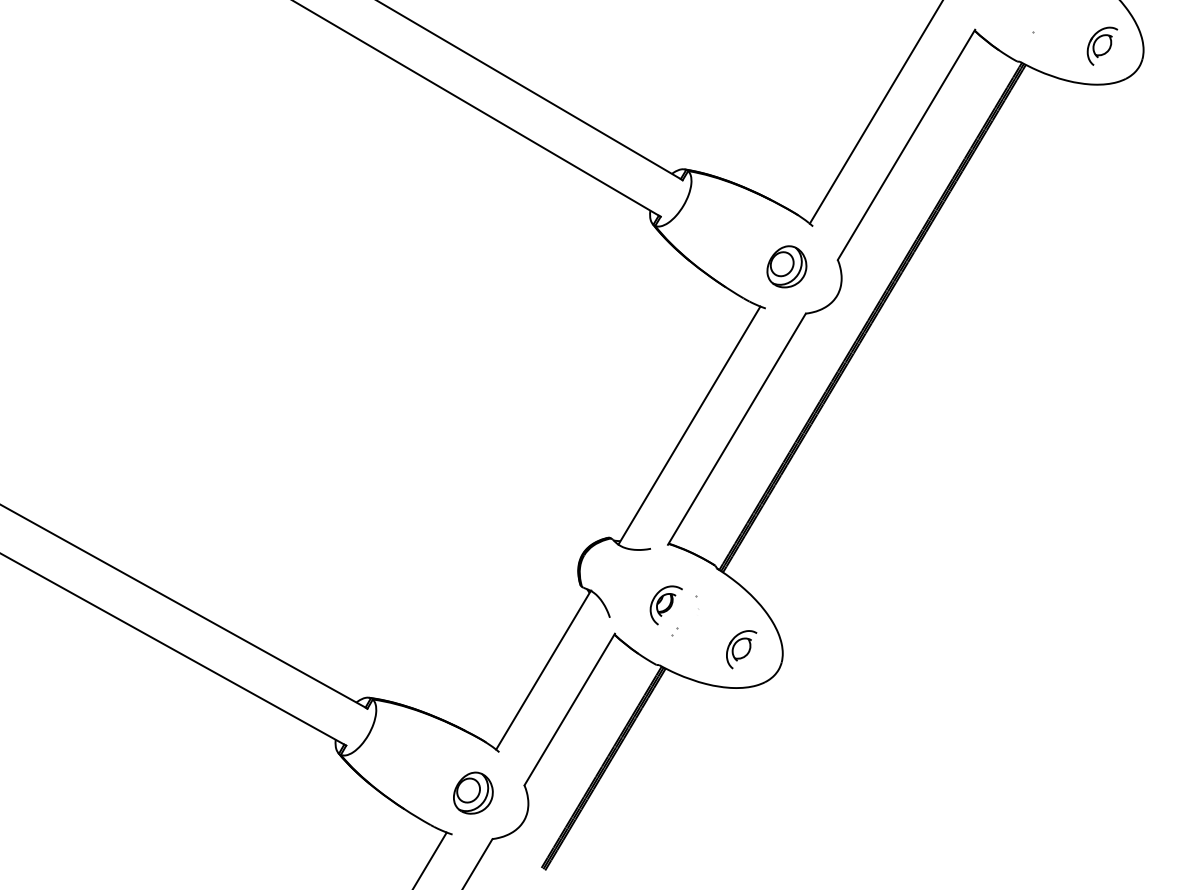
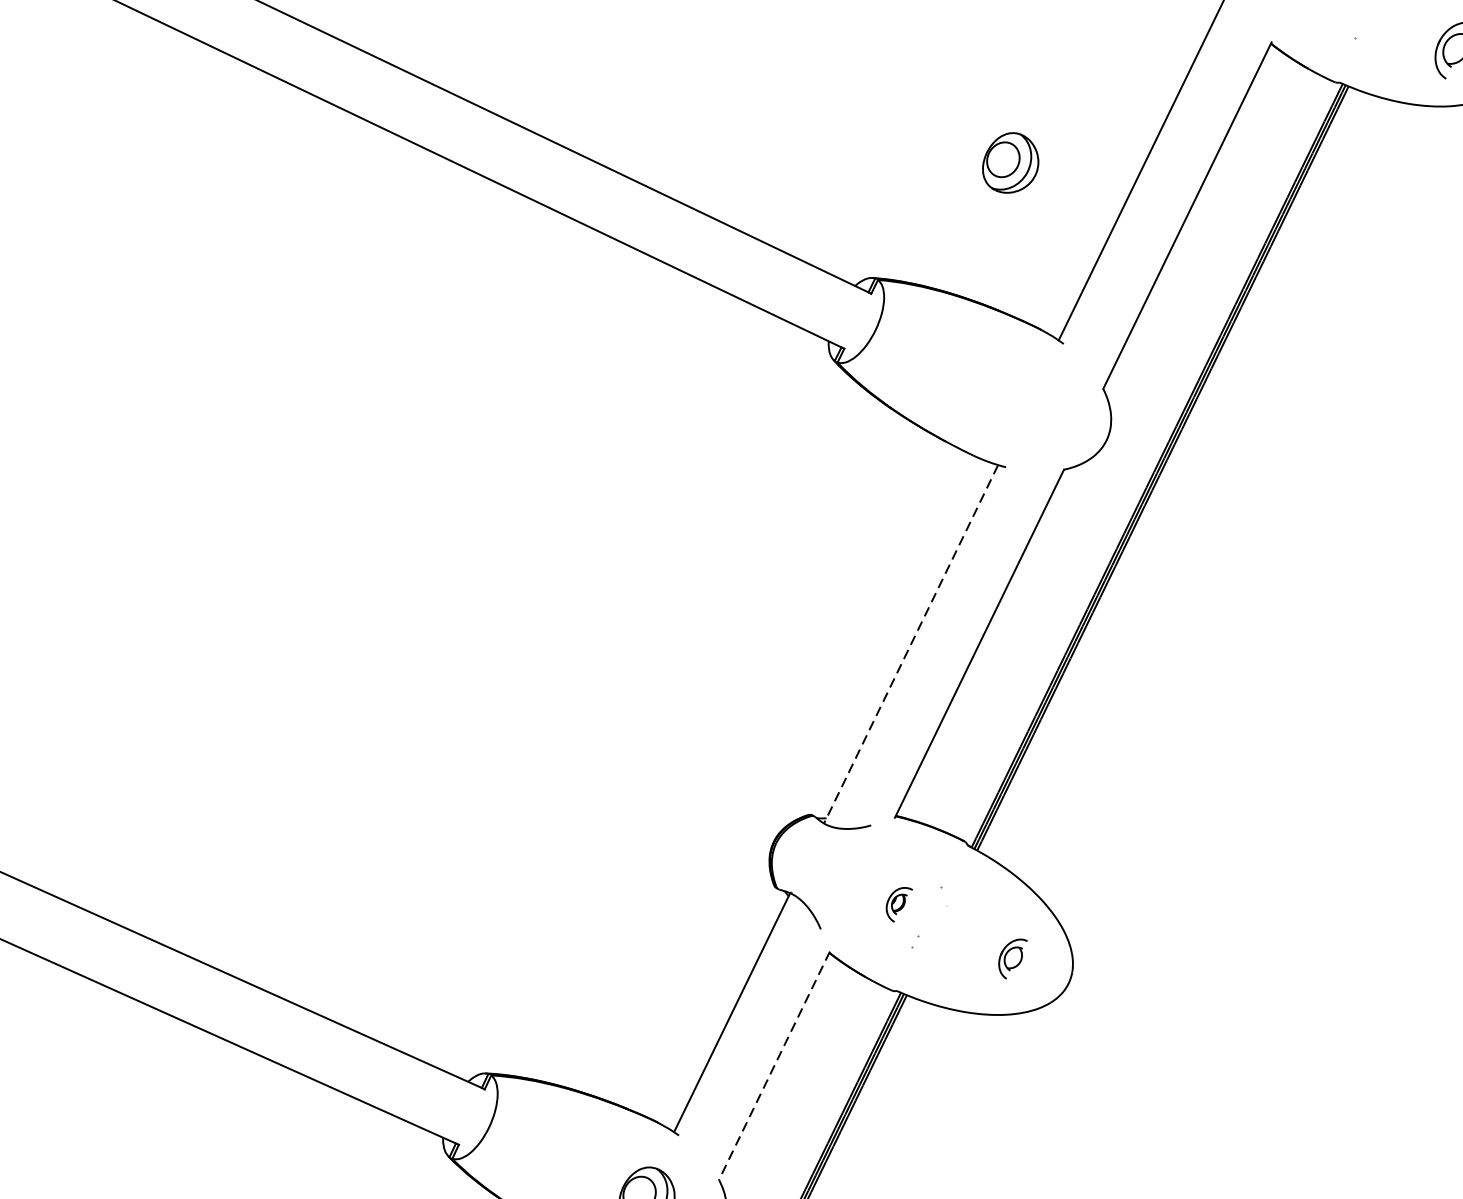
part: (786, 266) -> (1009, 162), moved
line: (689, 425) -> (911, 644), solid -> dashed
part: (665, 605) -> (898, 904), size x0.6
part: (741, 649) -> (1013, 958), size x0.7
line: (569, 709) -> (774, 1065), solid -> dashed

